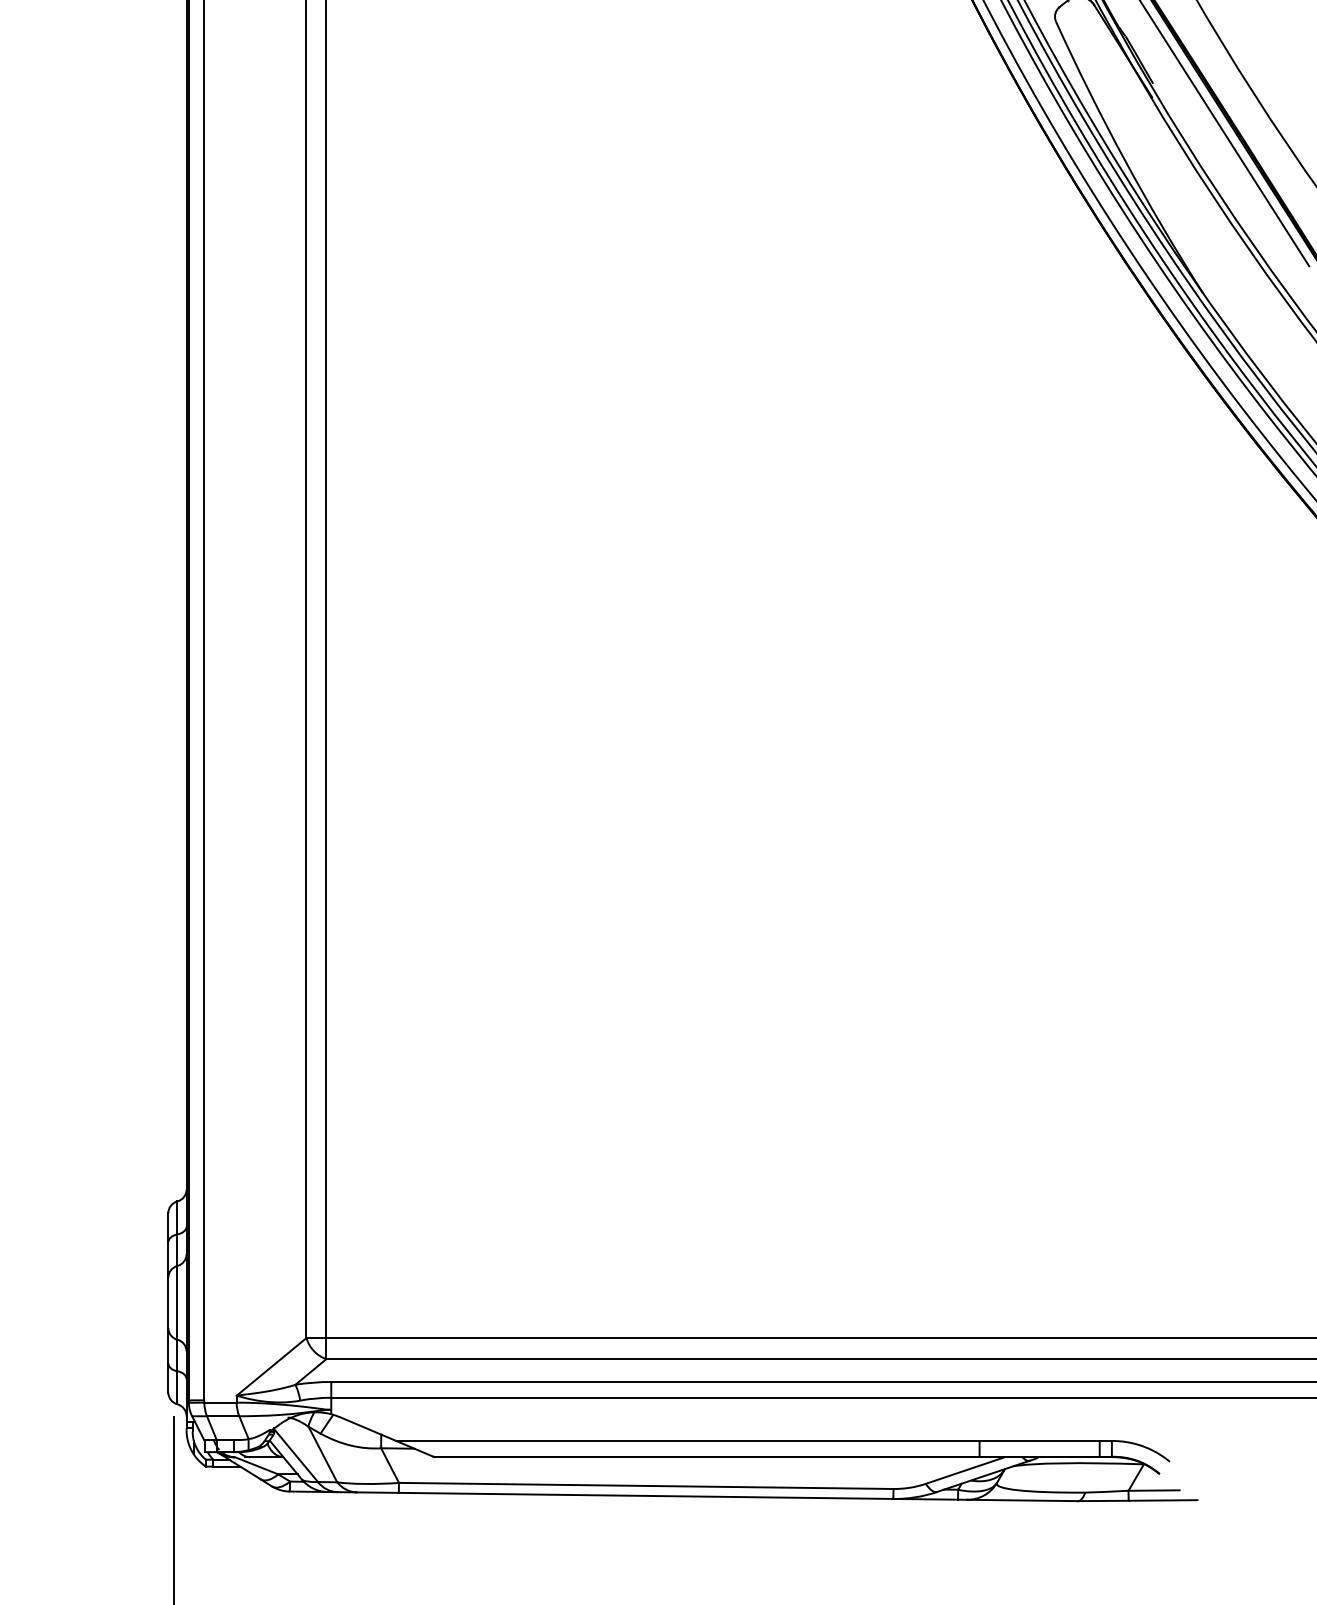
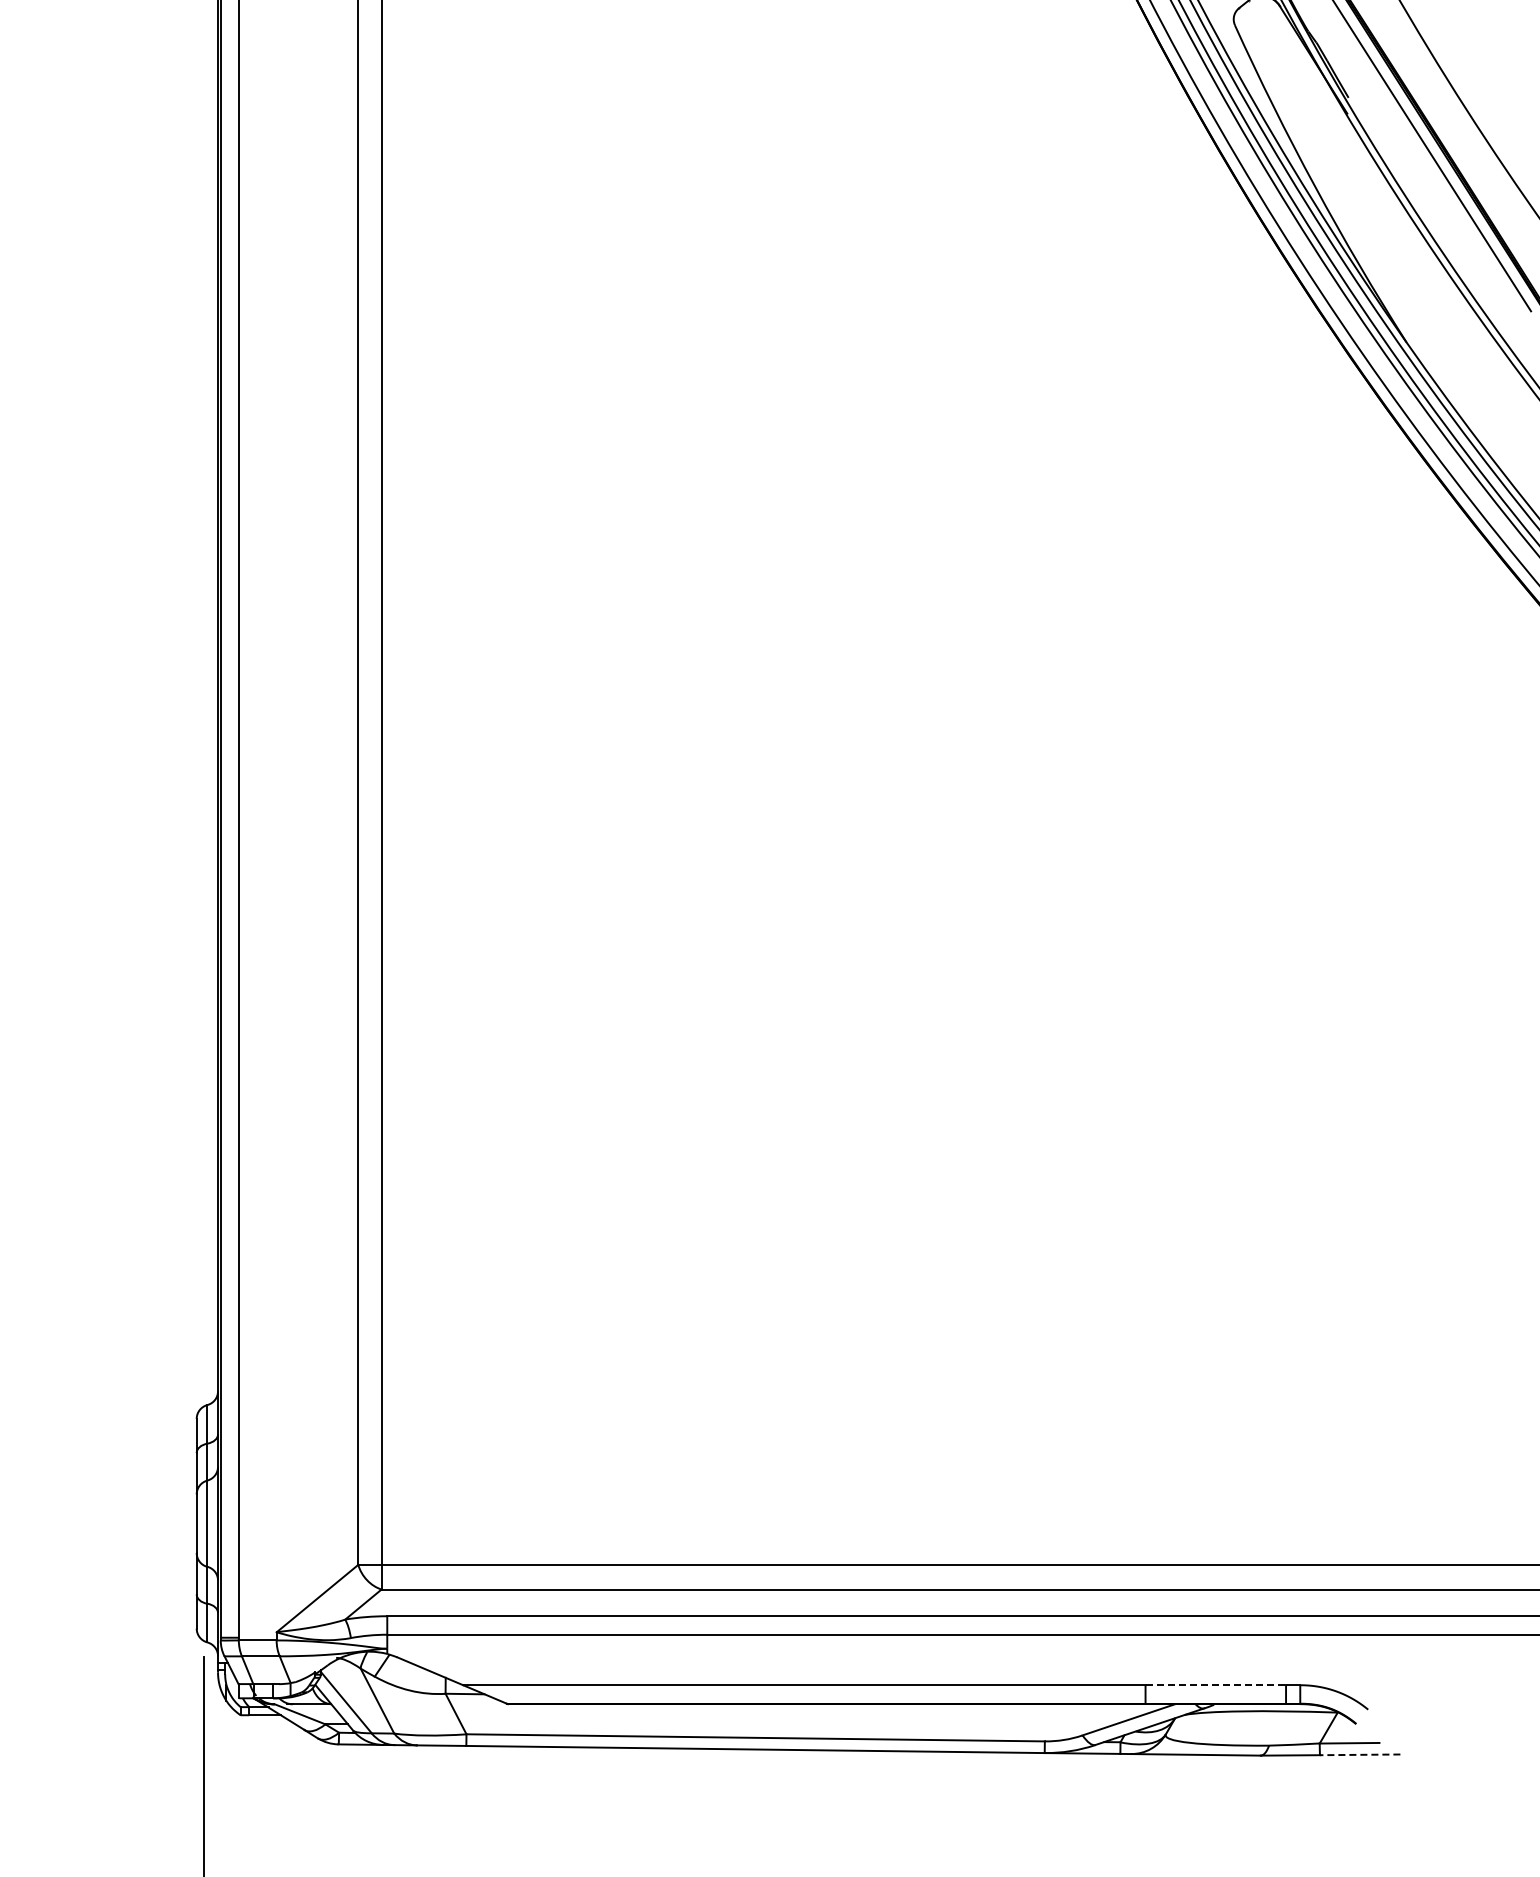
line: (1040, 1441) -> (1216, 1685), solid -> dashed
line: (1162, 1500) -> (1359, 1754), solid -> dashed

